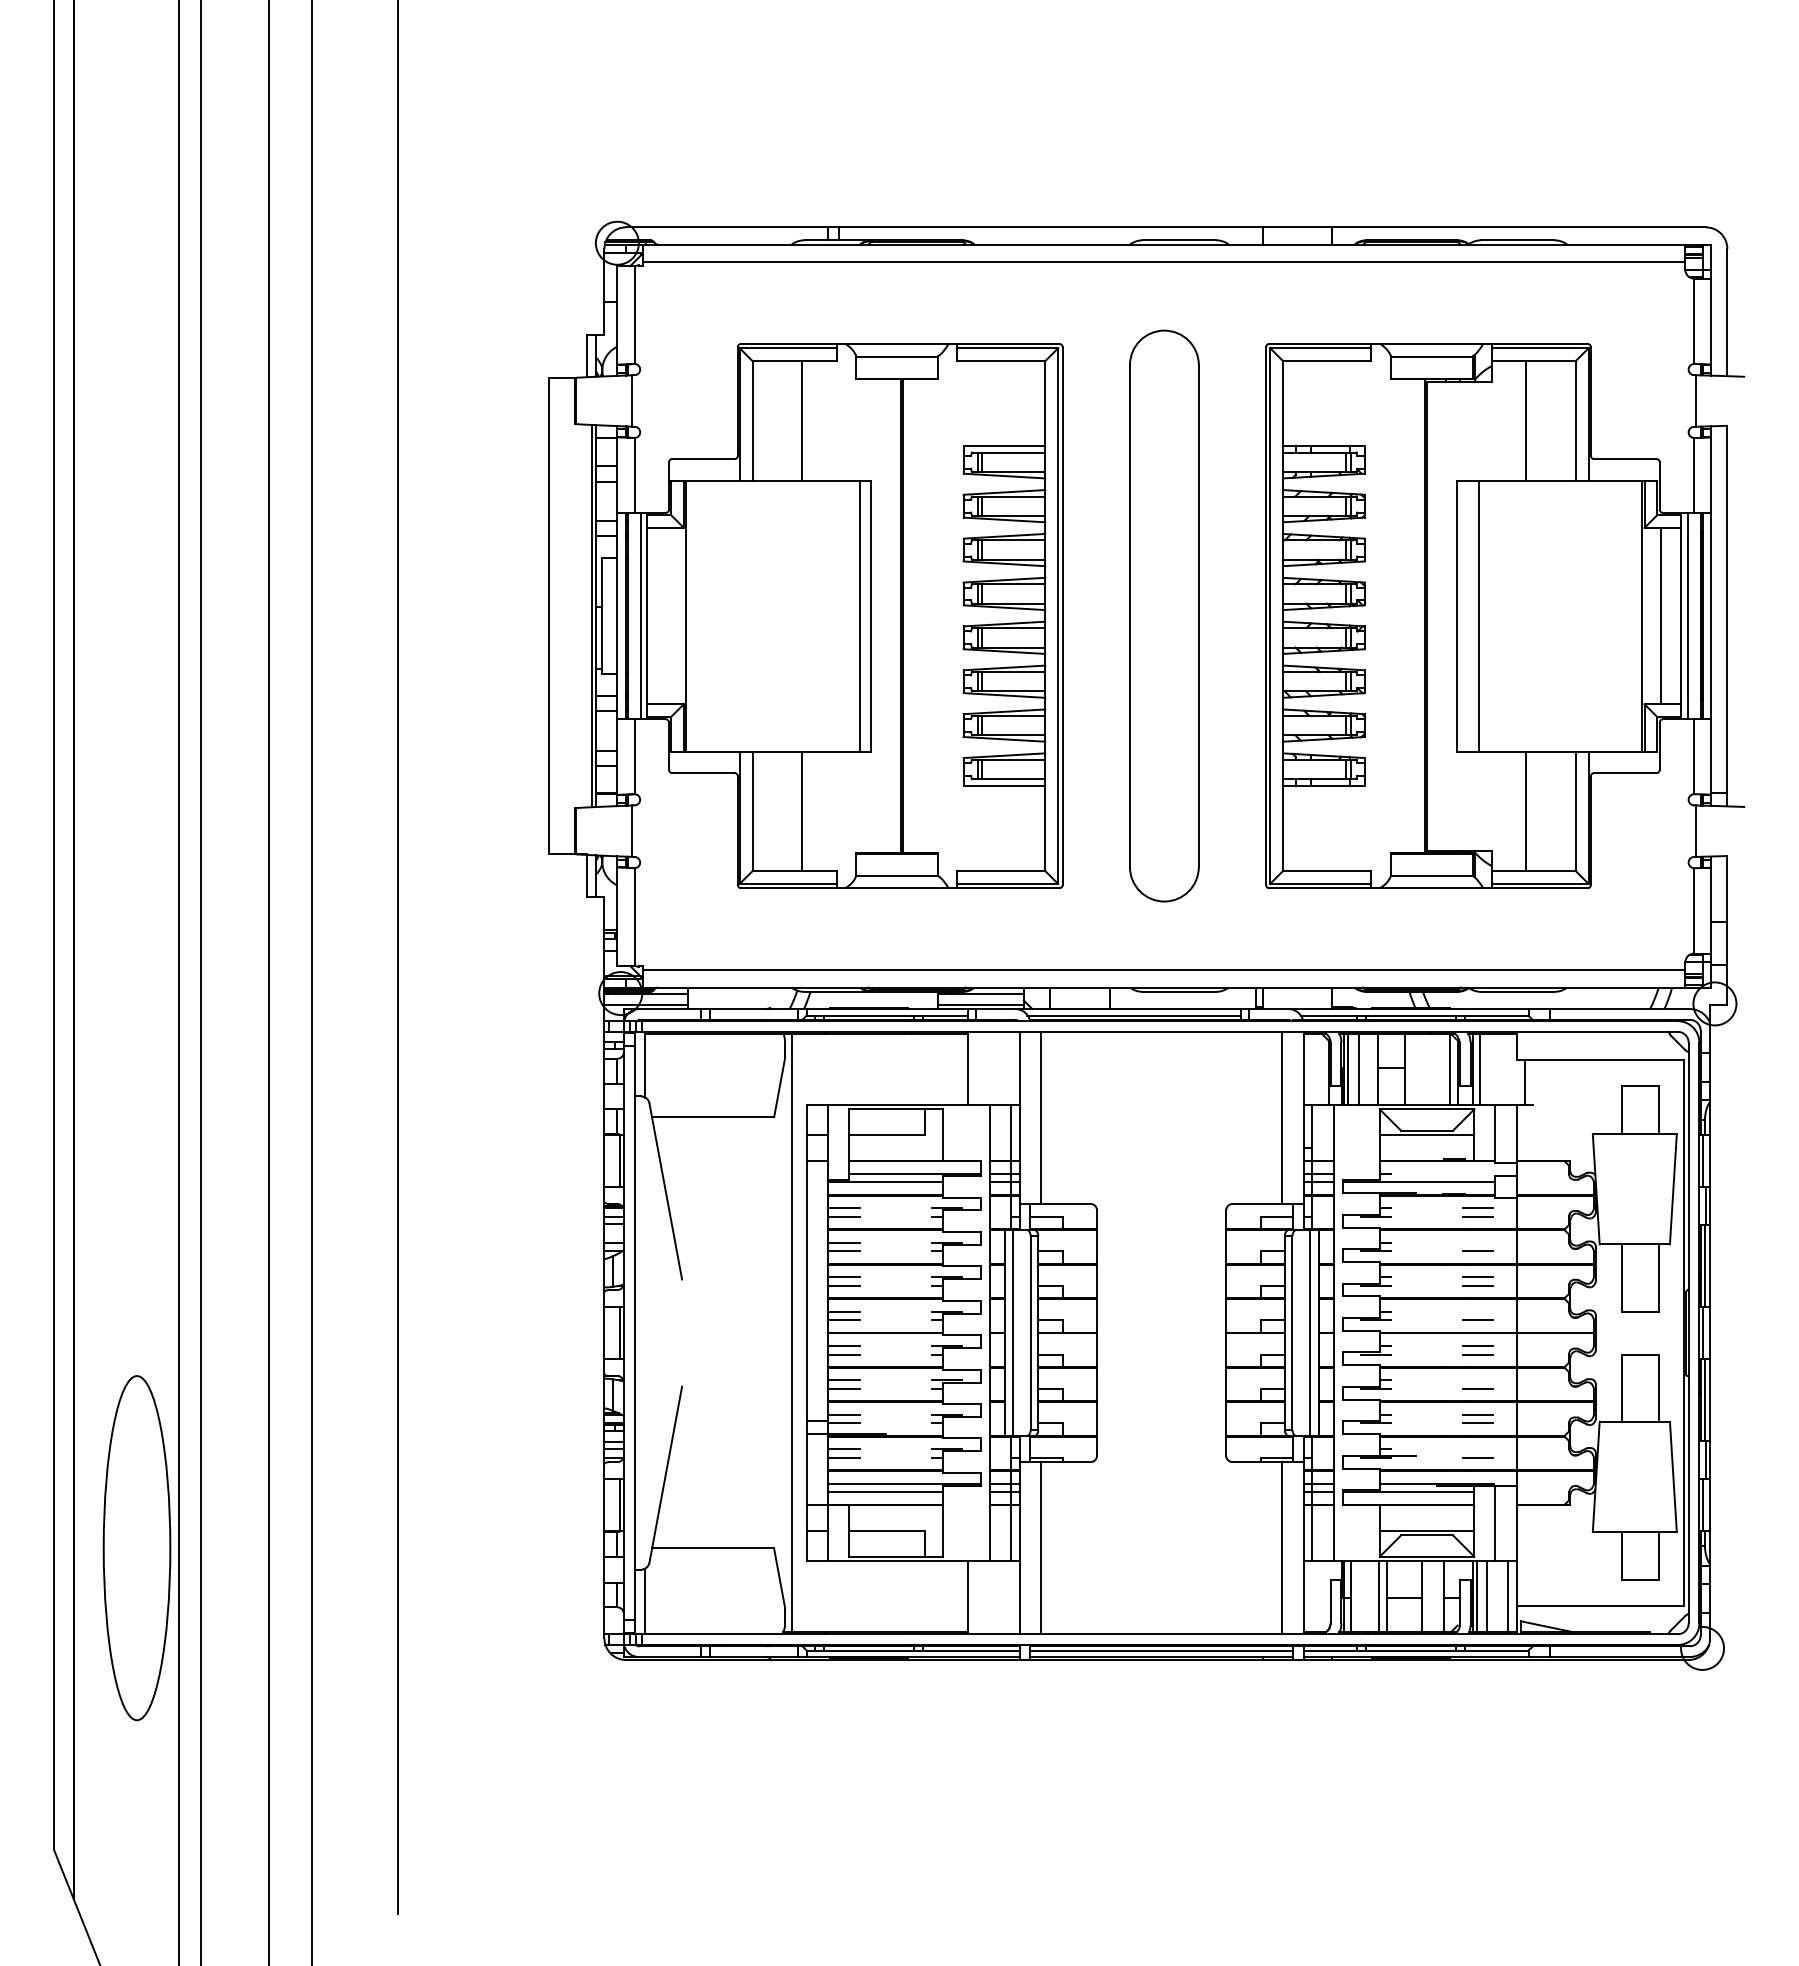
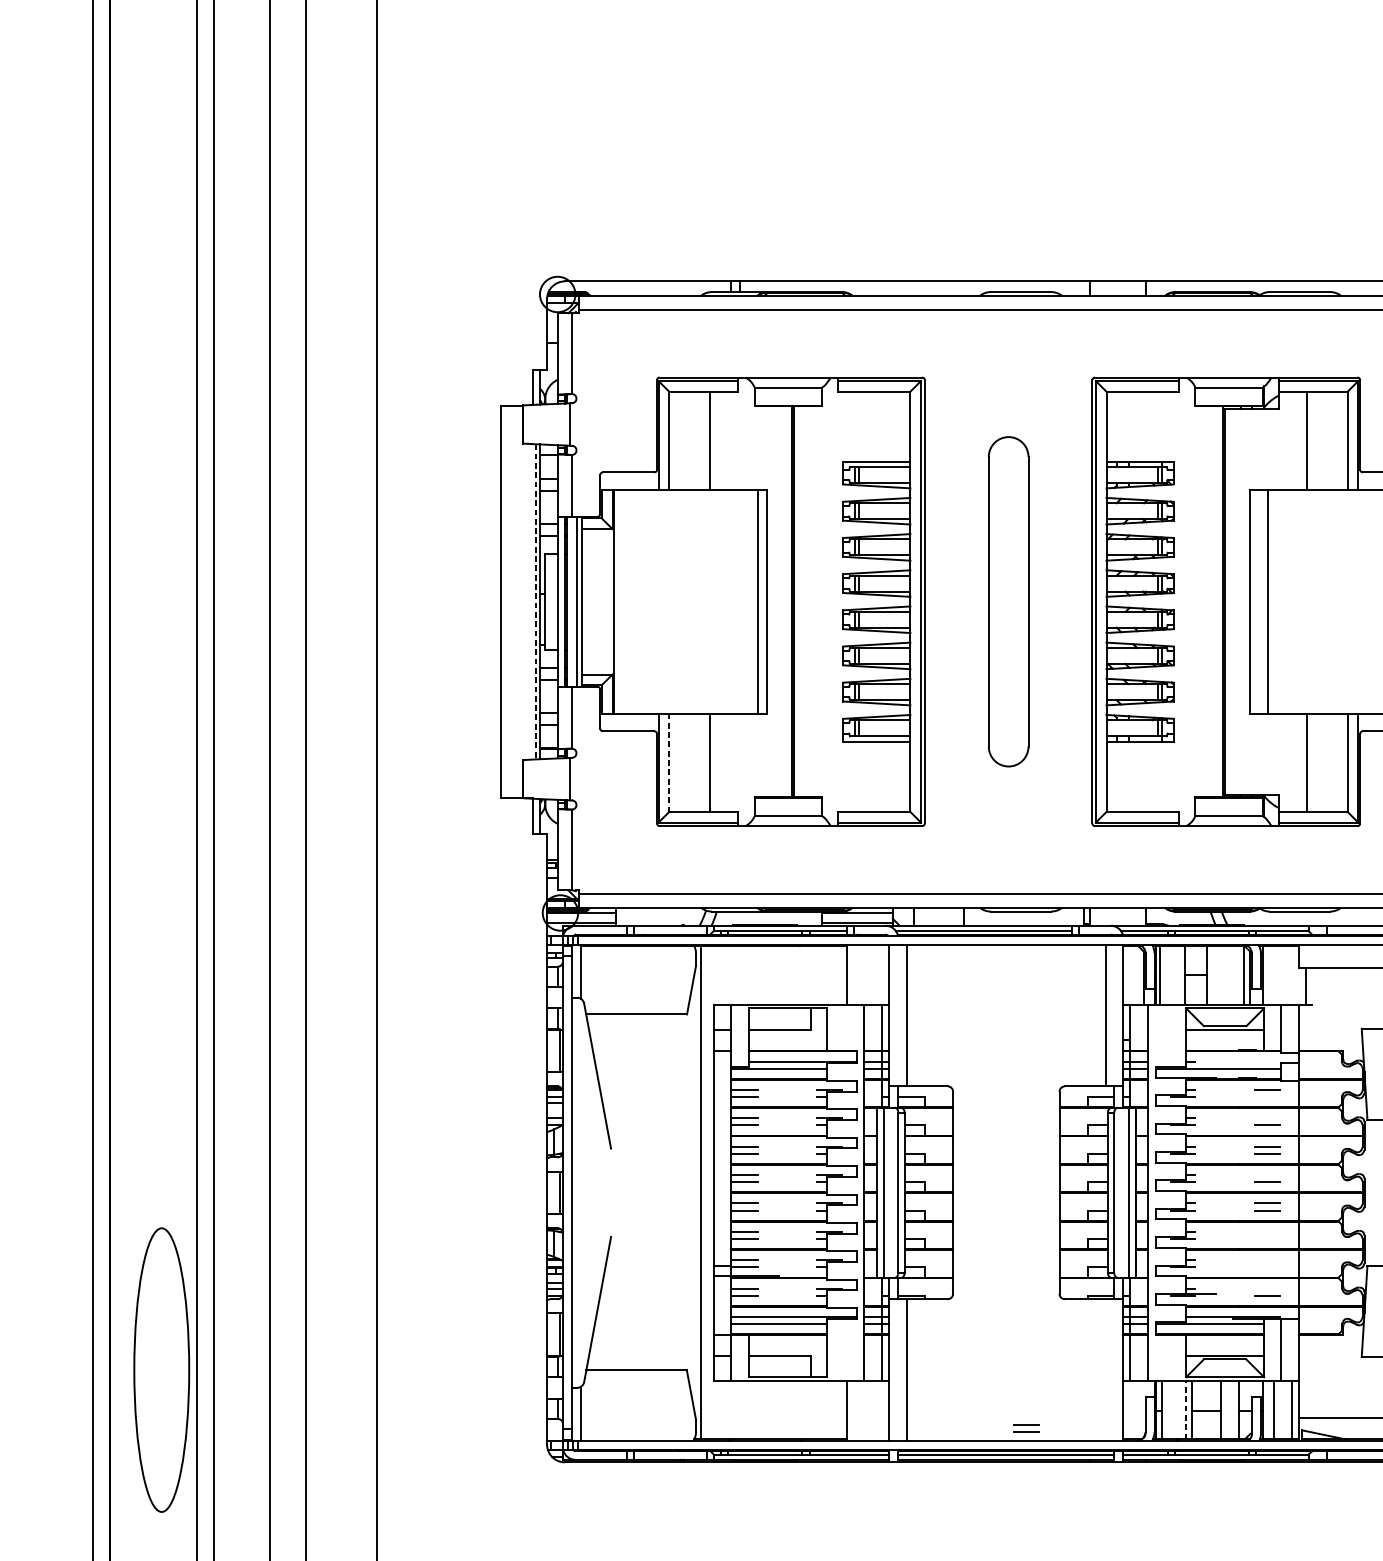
part: (1164, 615) -> (1008, 601), size x0.7
line: (591, 616) -> (536, 602), solid -> dashed
line: (752, 811) -> (669, 762), solid -> dashed
line: (1359, 1069) -> (1169, 975), removed
line: (1480, 1069) -> (1269, 975), removed
line: (1478, 1216) -> (1267, 1096), removed
line: (1478, 1388) -> (1267, 1238), removed
part: (1477, 1418) -> (1026, 1428), moved
line: (1282, 1548) -> (1105, 1370), removed
line: (1379, 1596) -> (1185, 1409), solid -> dashed
line: (1476, 1596) -> (1265, 1409), removed

